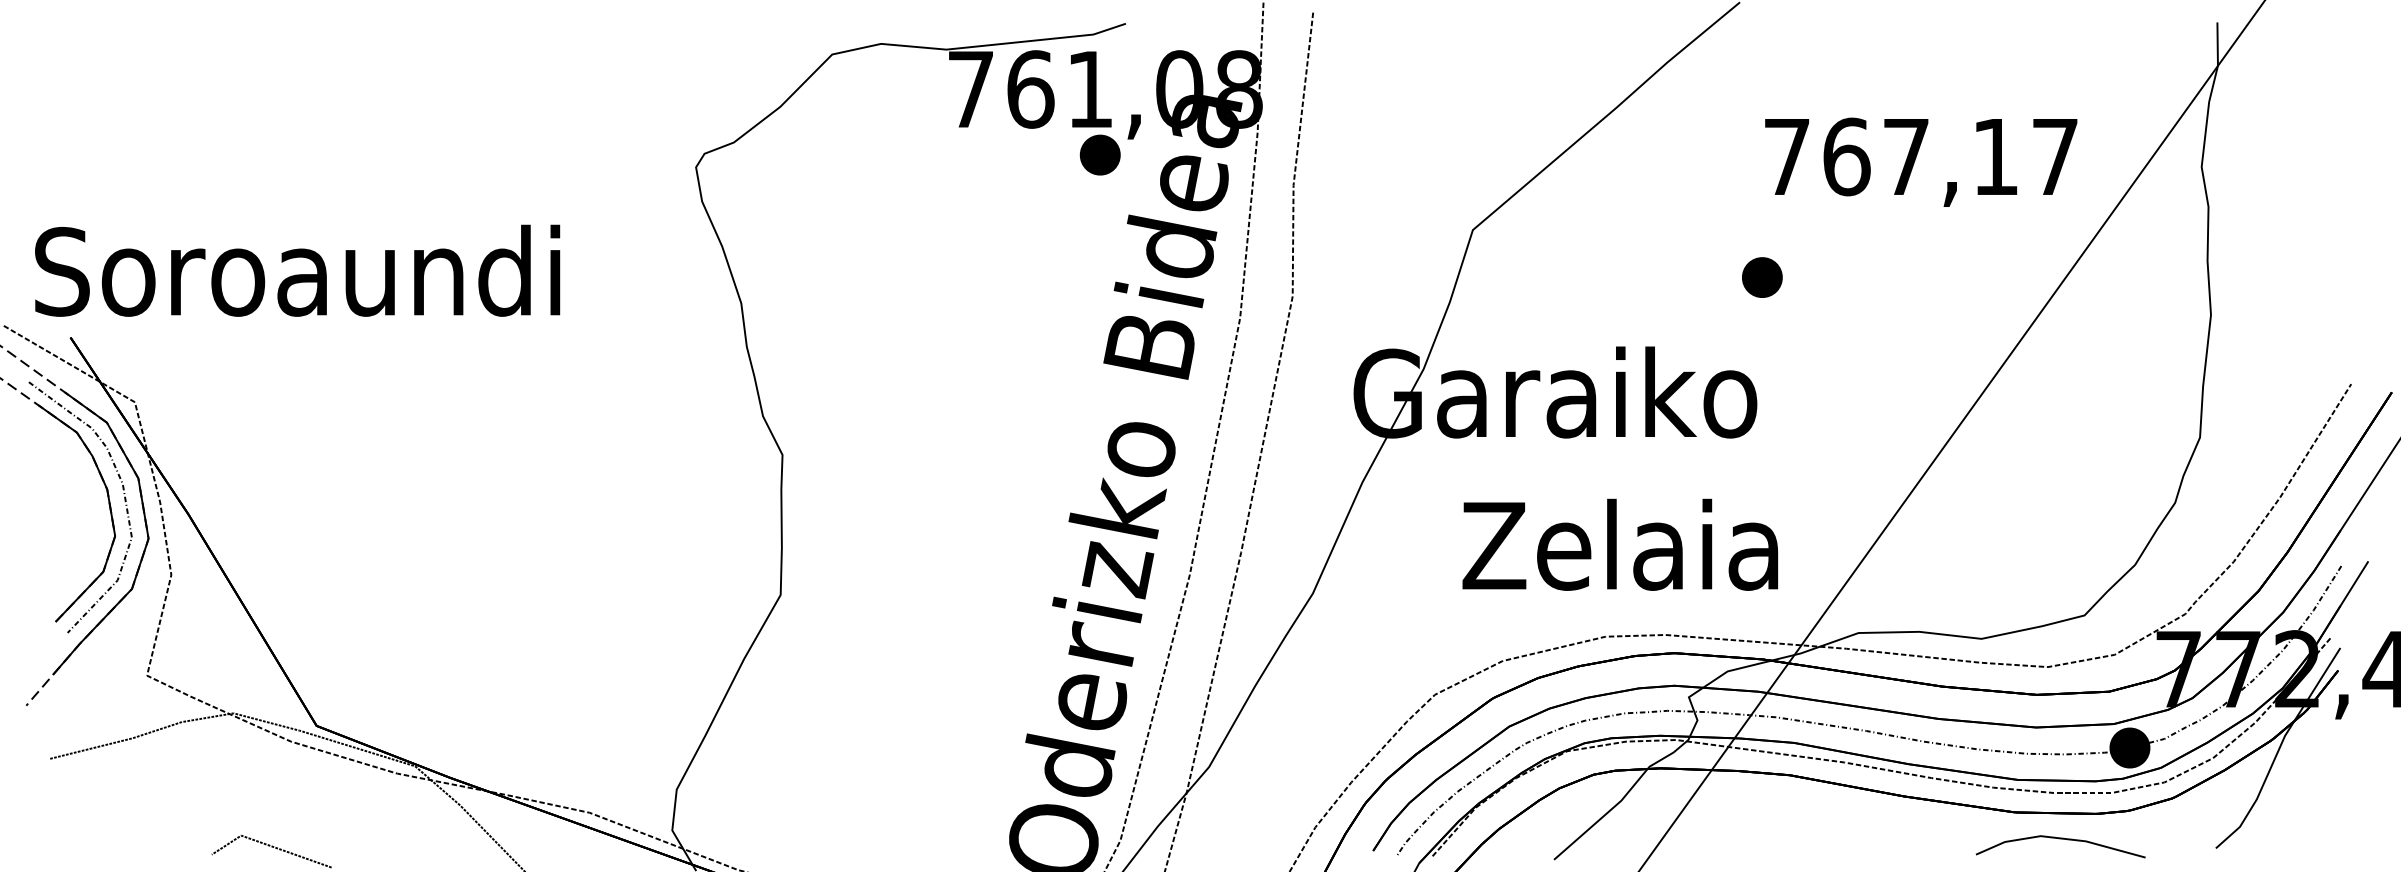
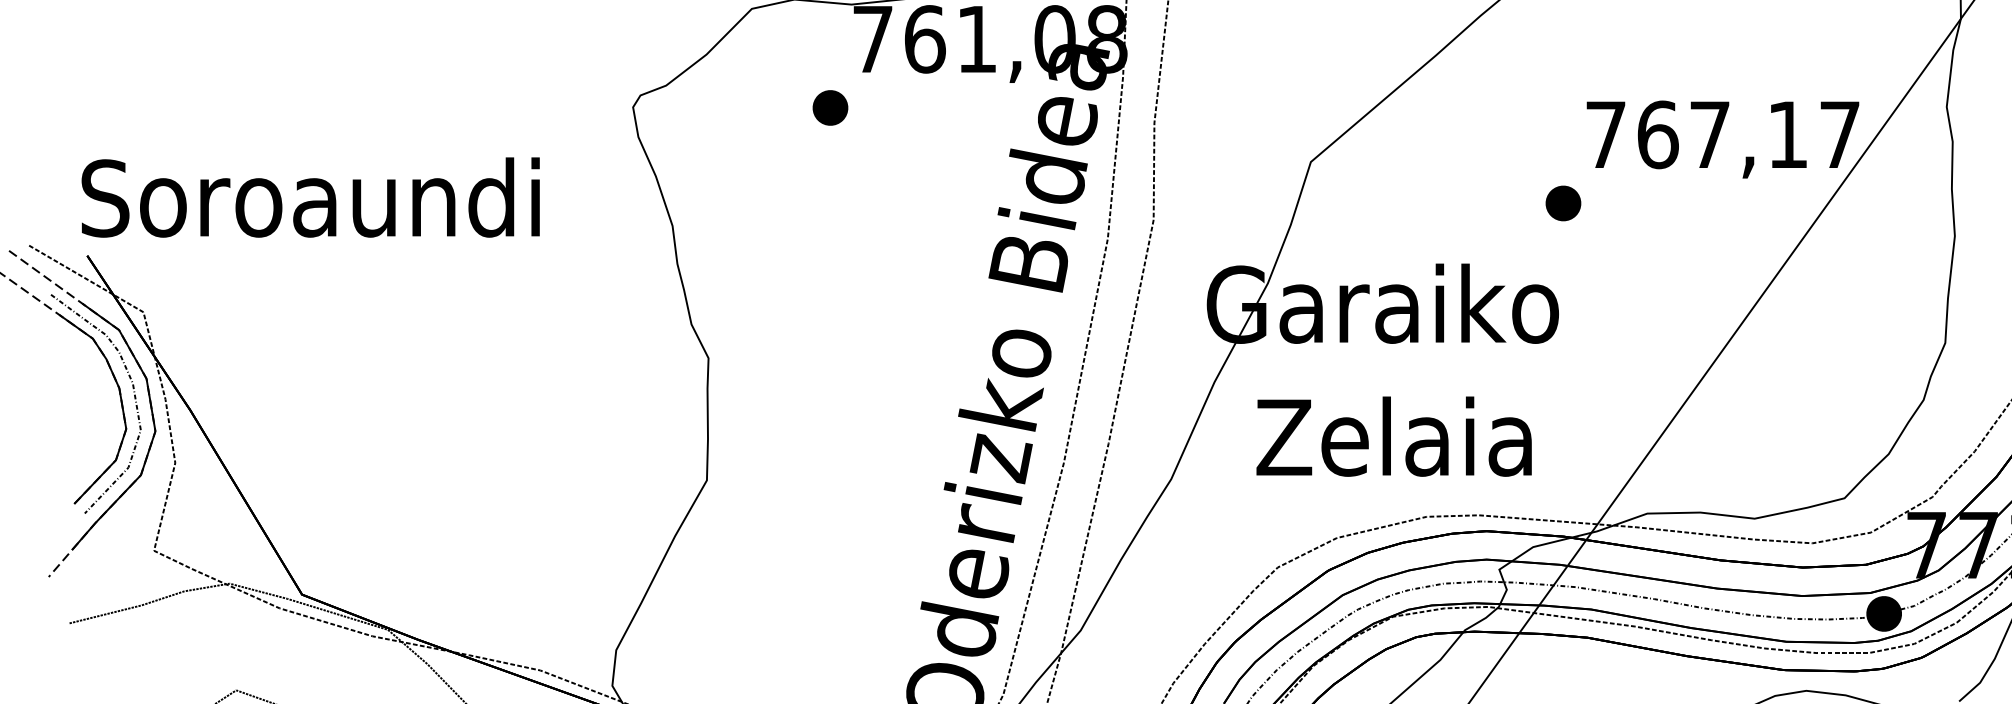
part: (1099, 154) -> (829, 107), moved
text: (1921, 161) -> (1723, 138), moved
text: (297, 270) -> (310, 197), moved
text: (1620, 544) -> (1394, 436), moved

